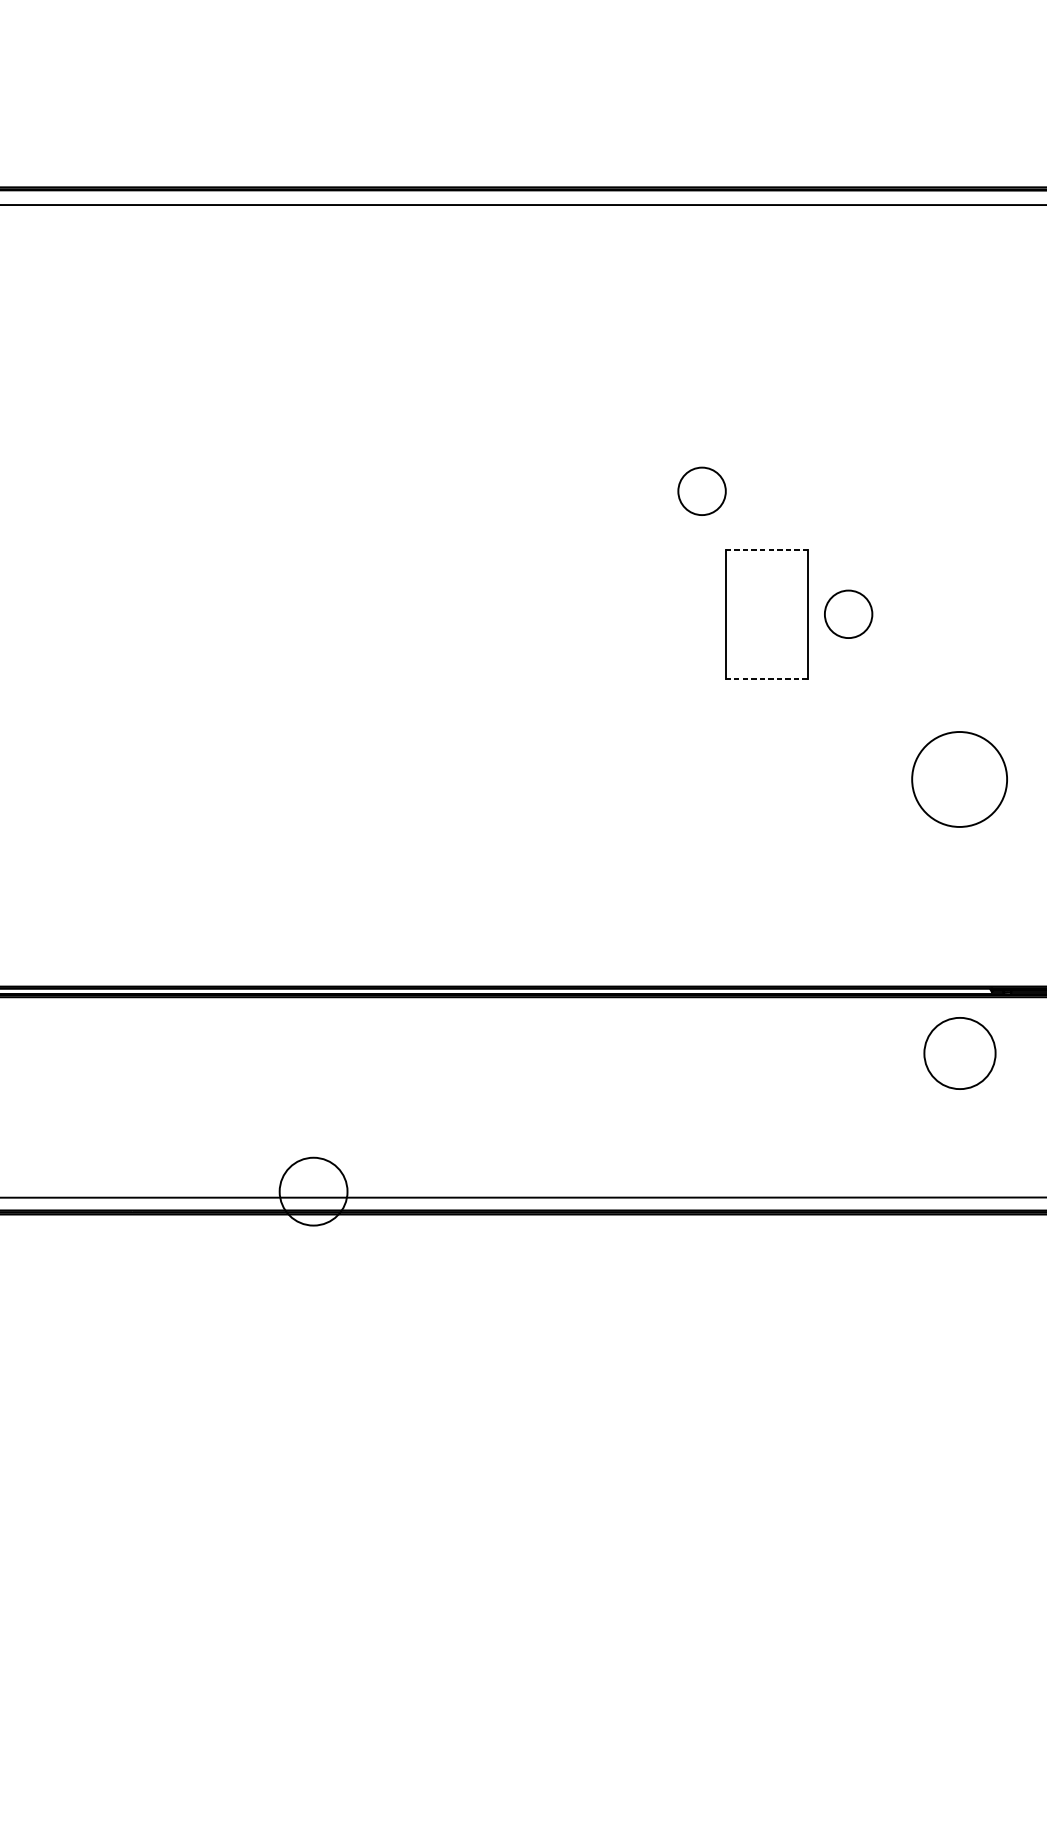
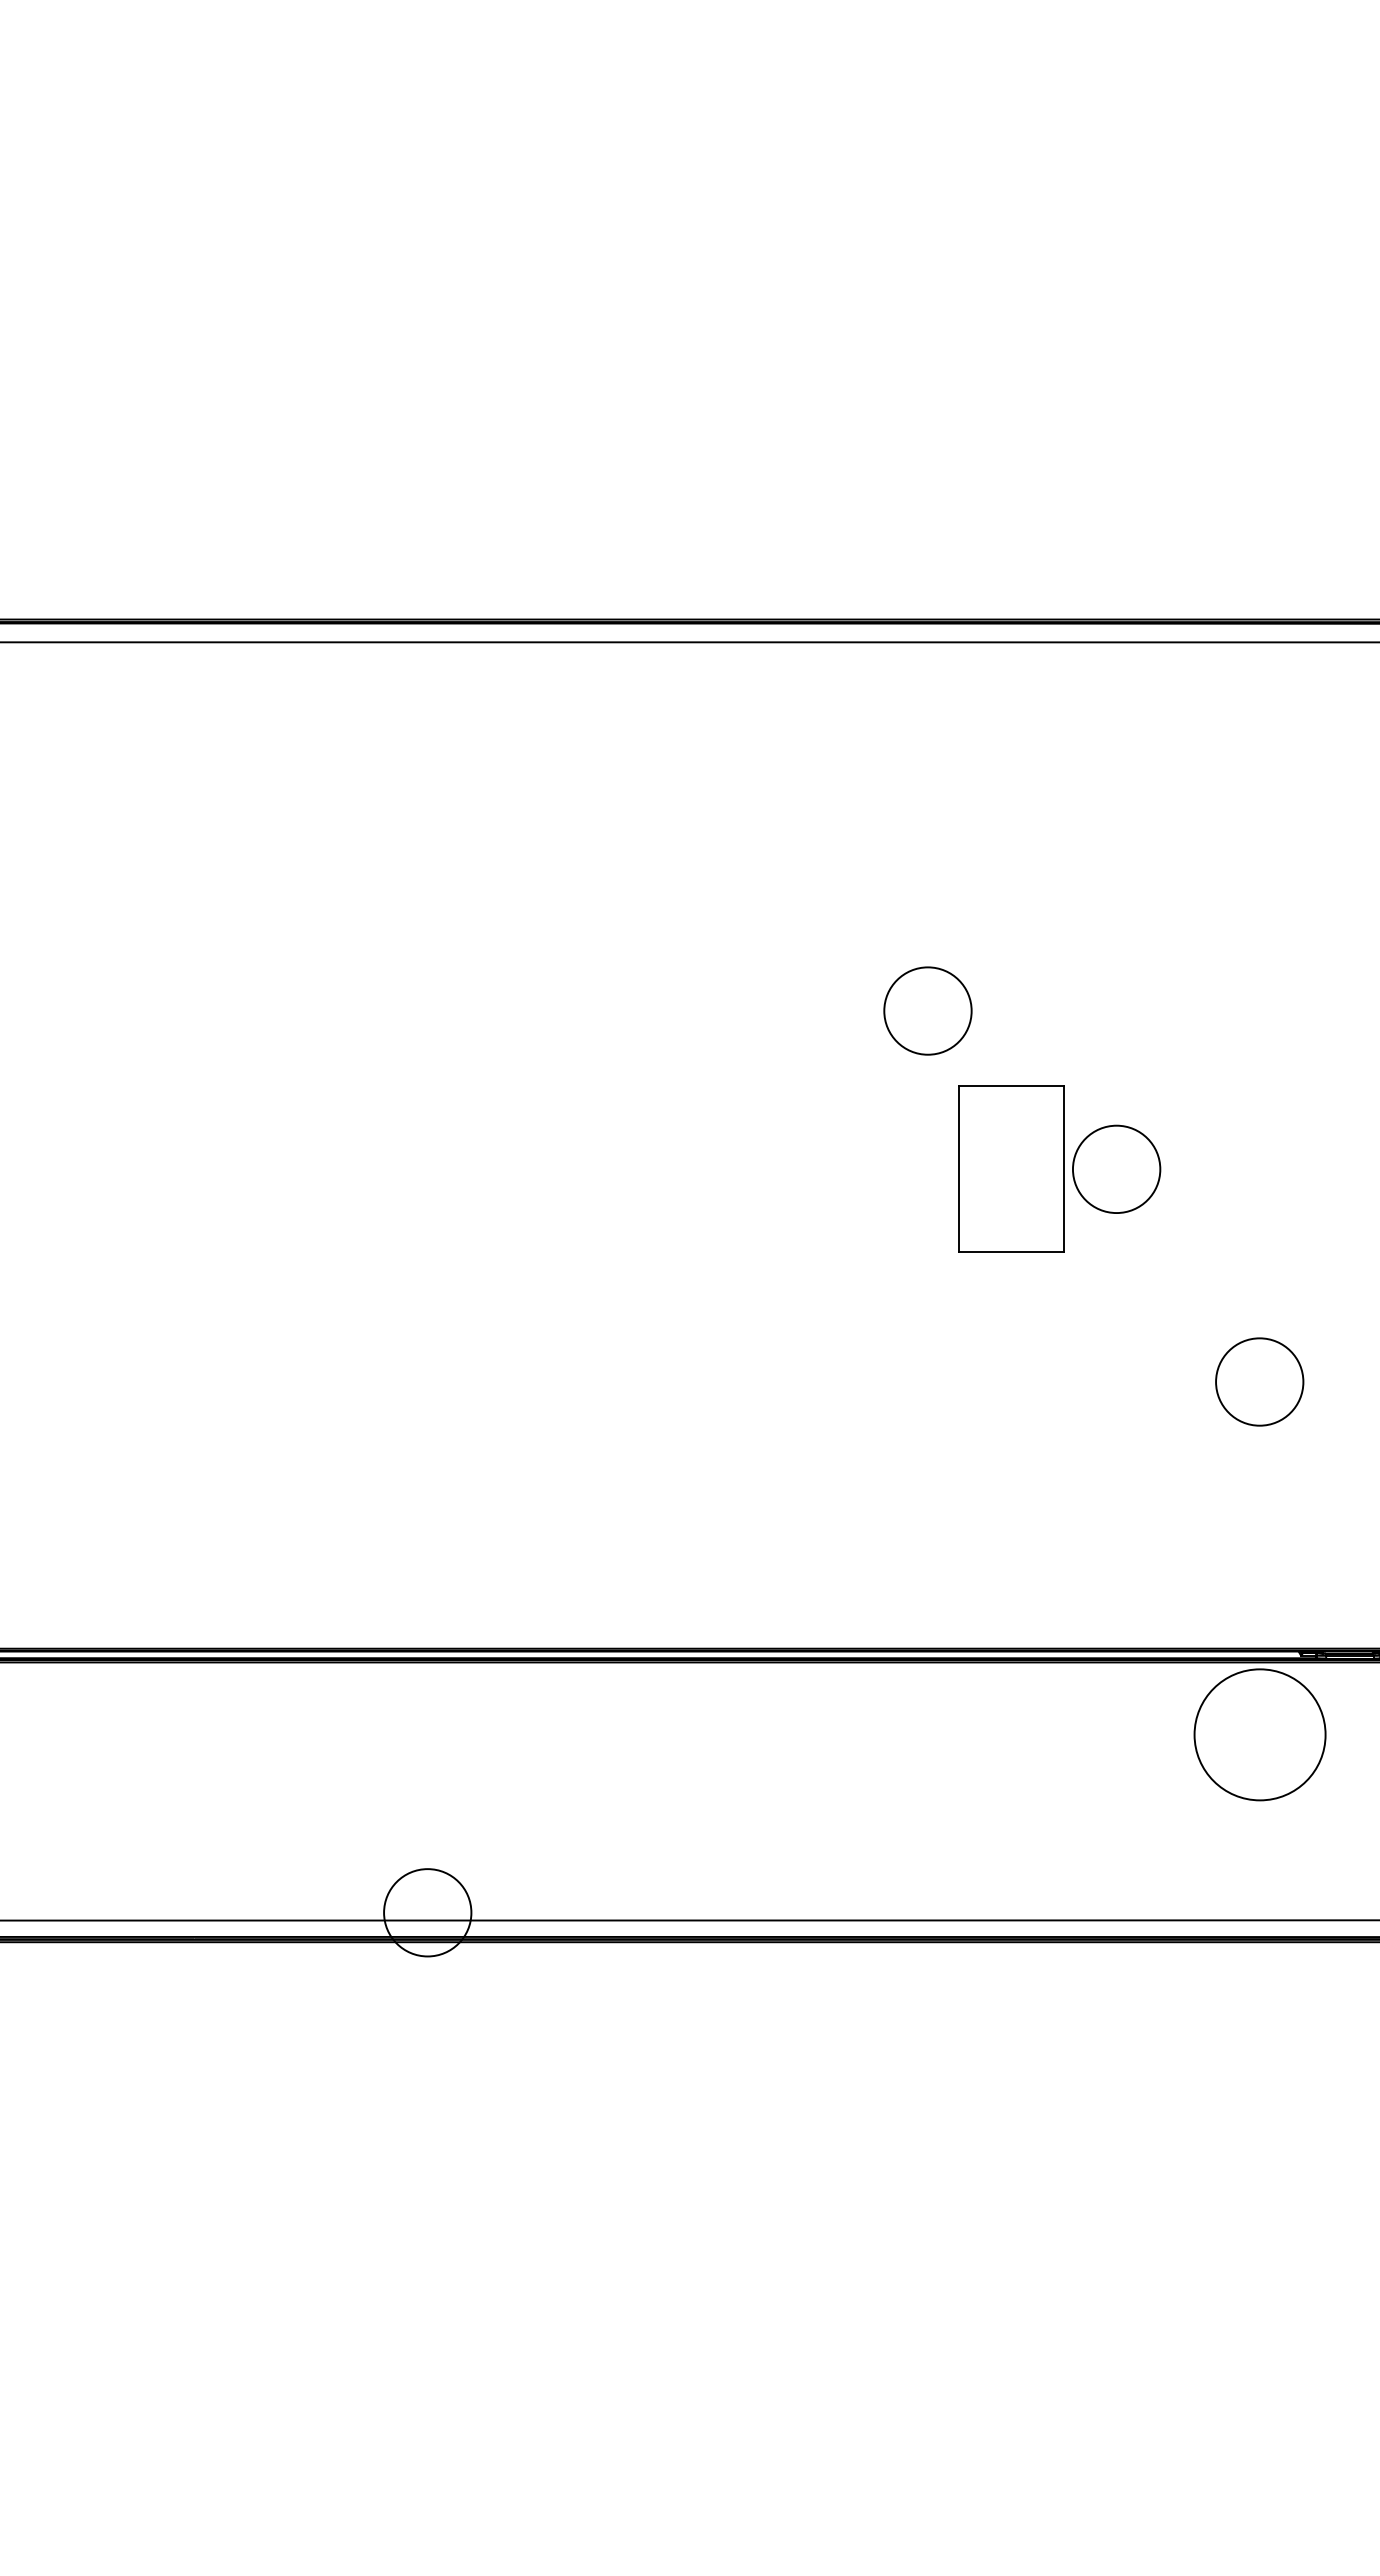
circle: (701, 490) -> (927, 1010), size x1.43
line: (766, 549) -> (1011, 1086), dashed -> solid
circle: (848, 614) -> (1116, 1169), size x1.43
line: (766, 678) -> (1011, 1252), dashed -> solid
circle: (959, 779) -> (1259, 1381), size x0.71
circle: (959, 1053) -> (1259, 1734), size x1.43

